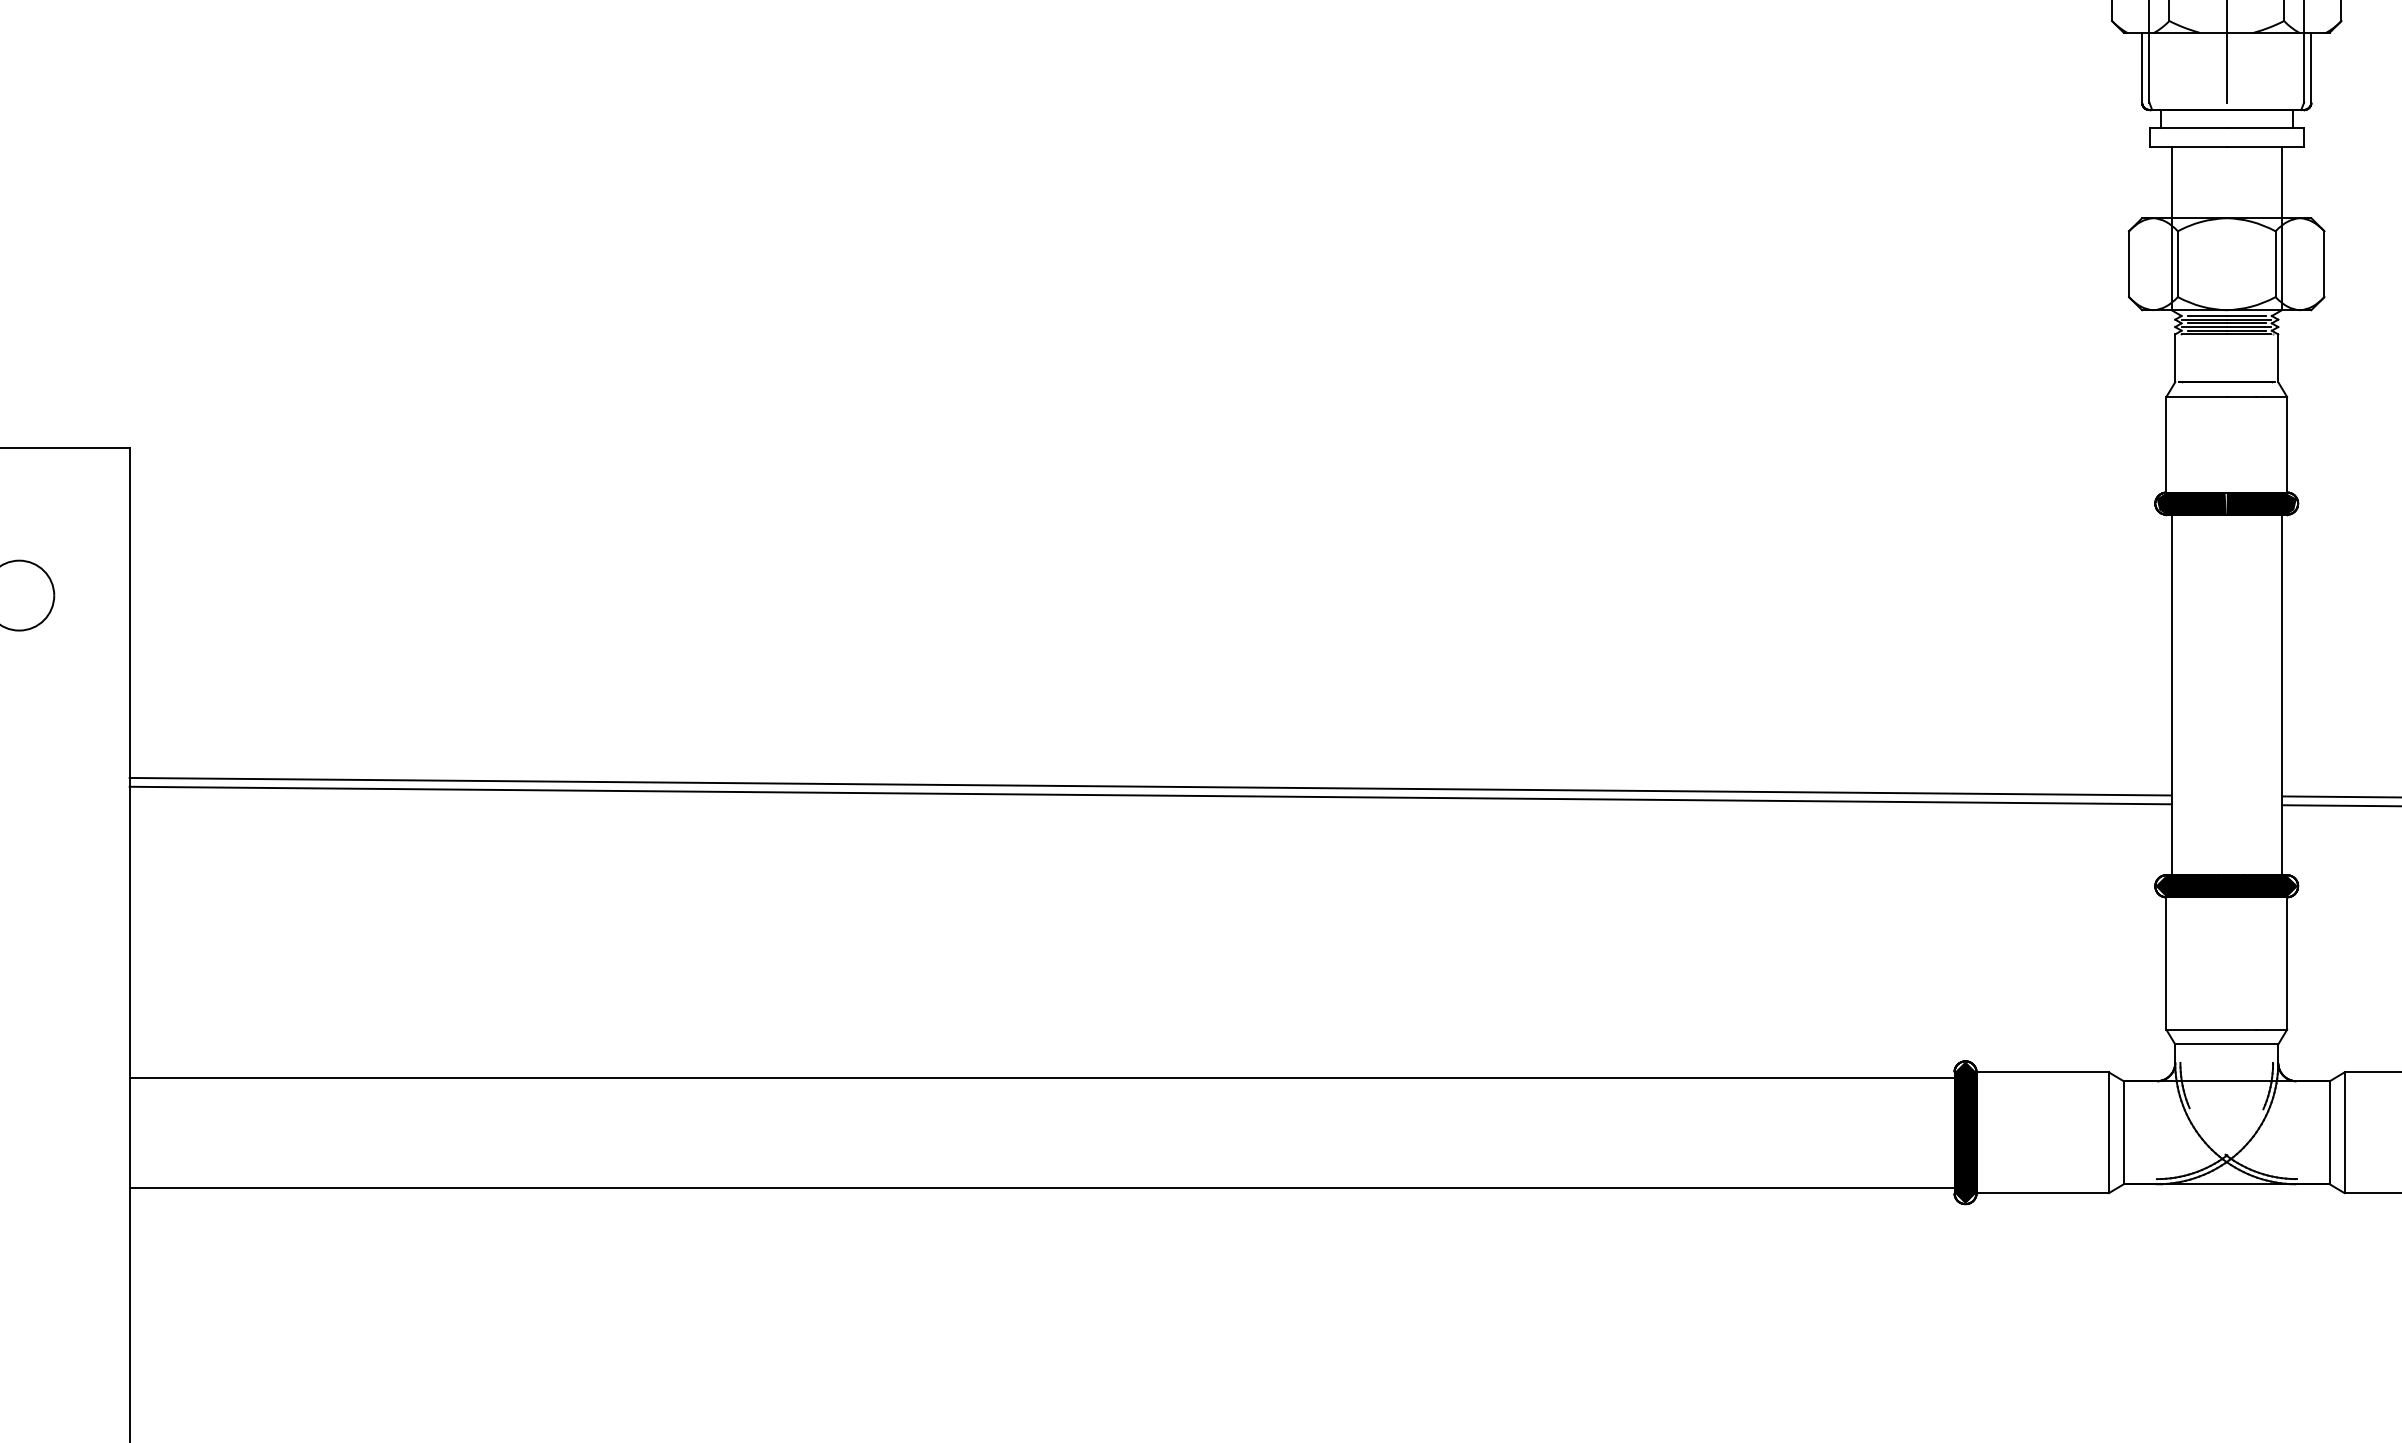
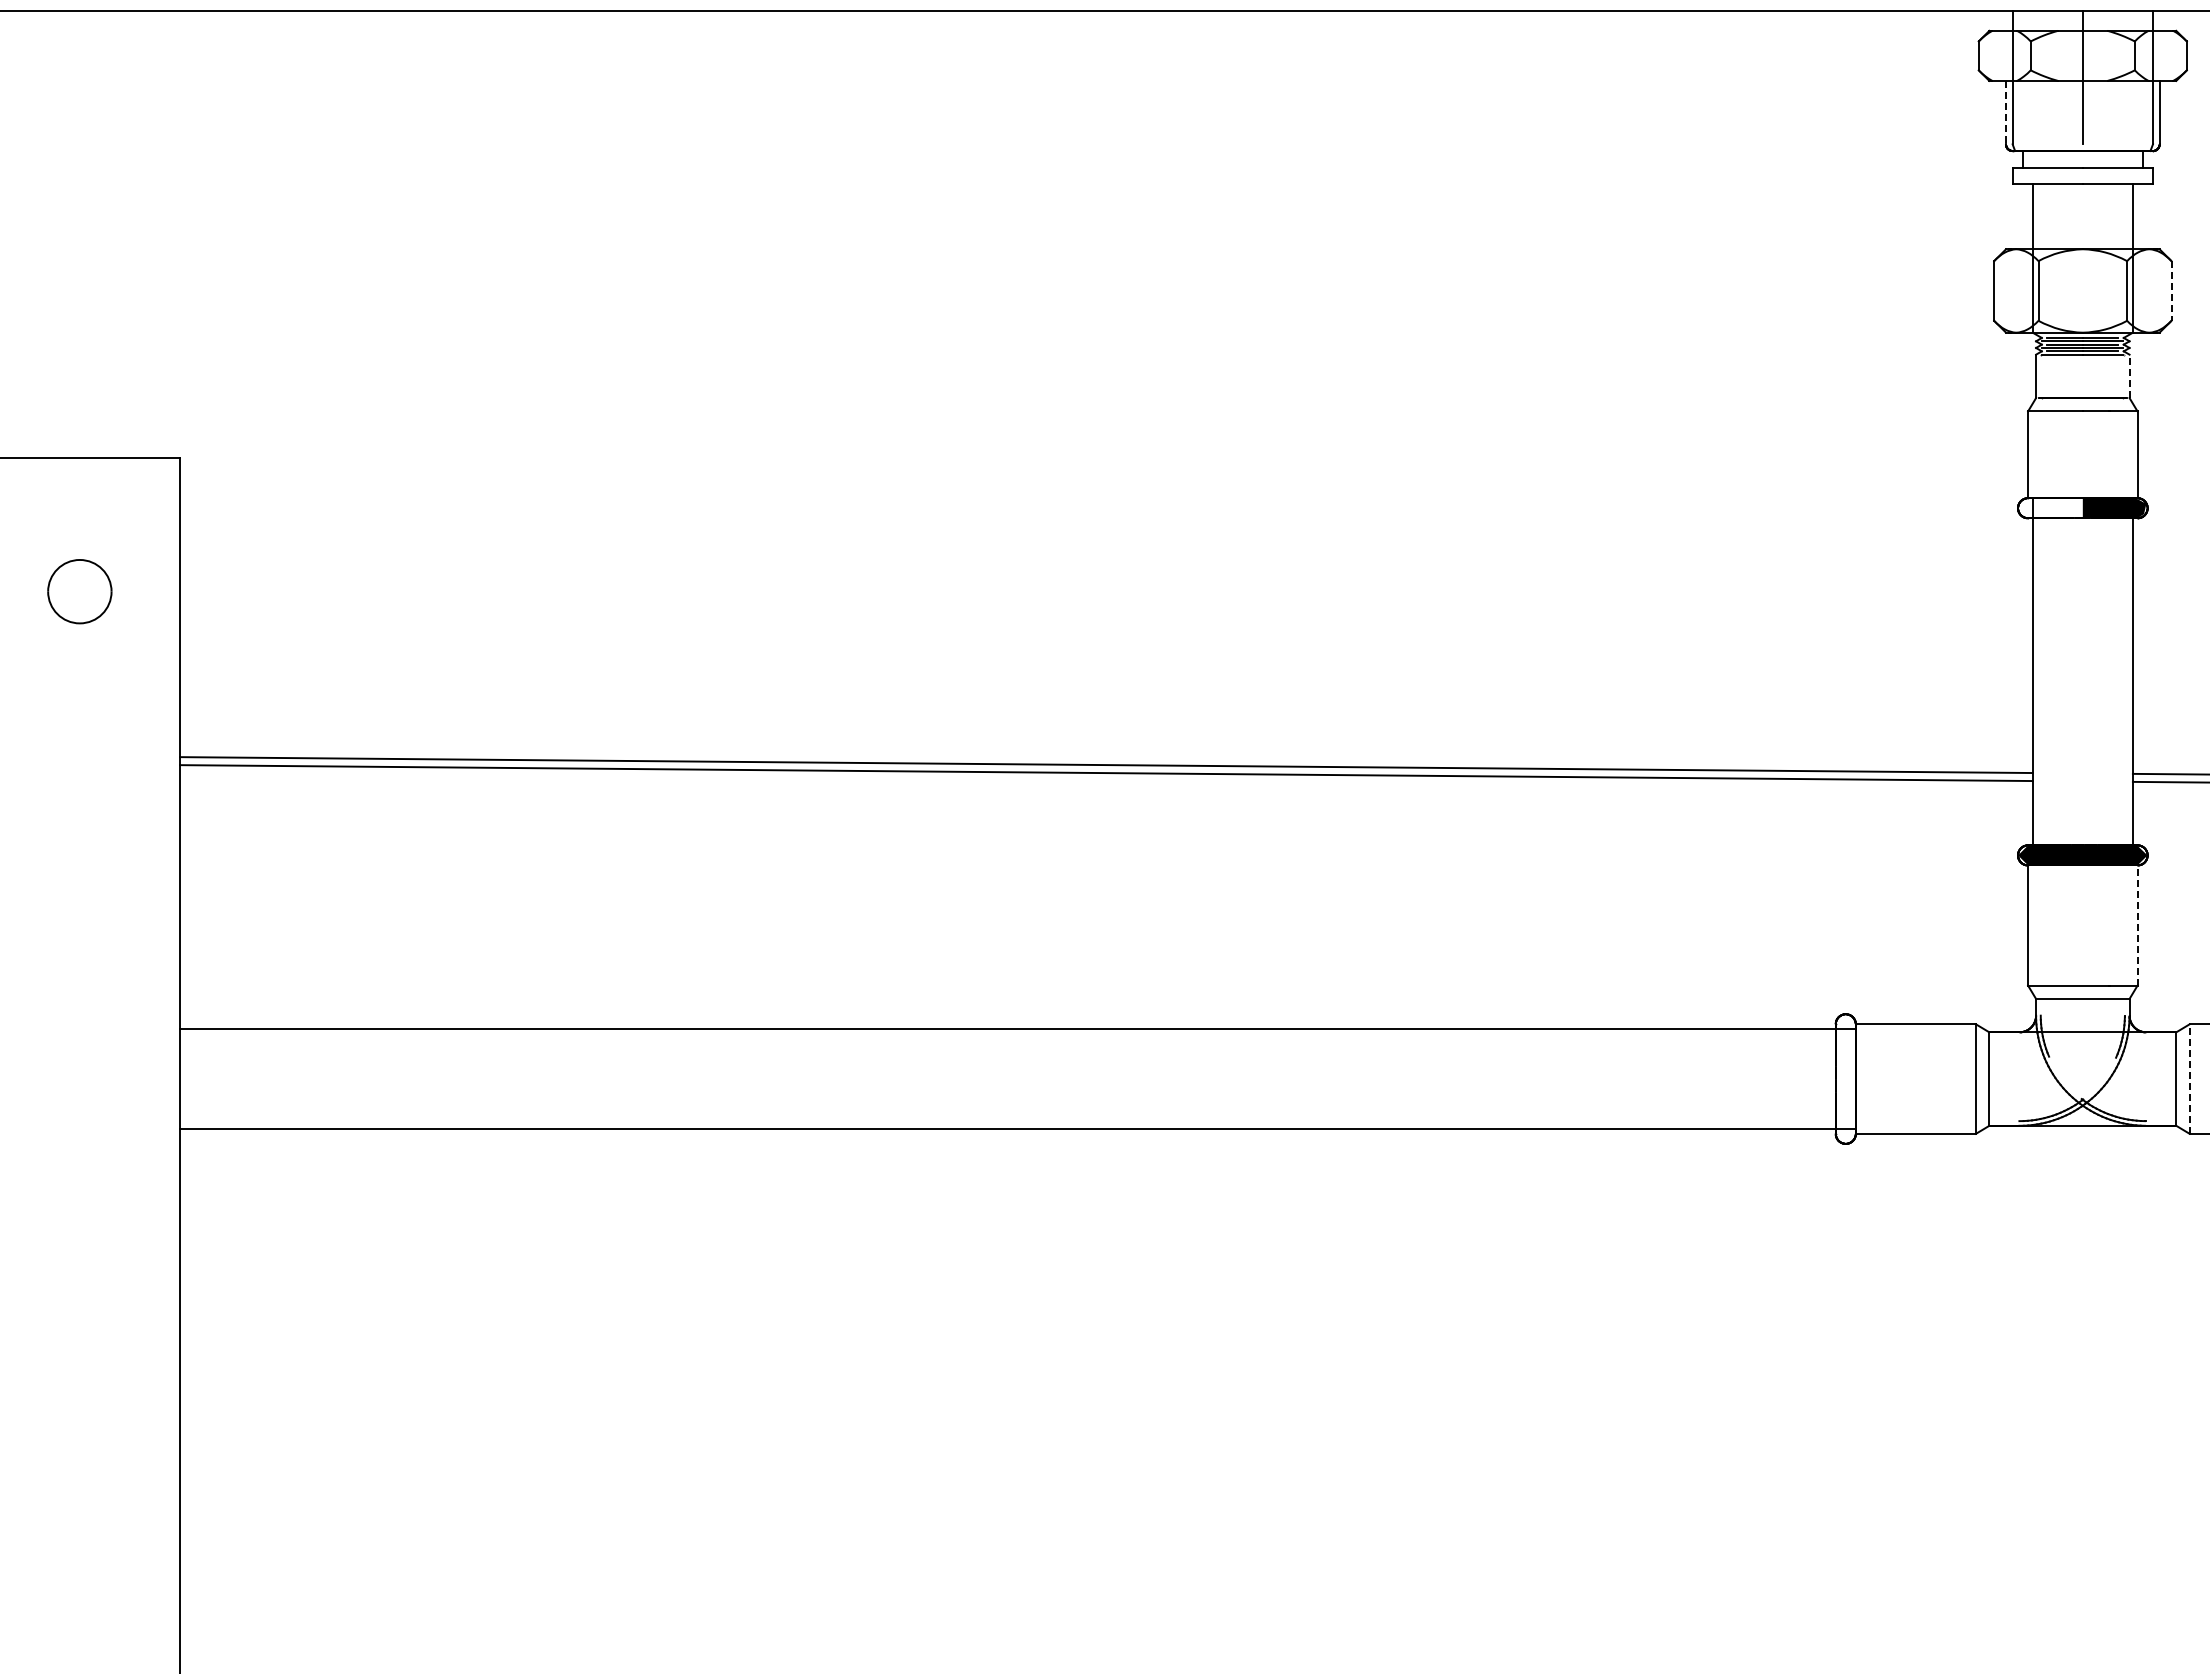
line: (2142, 67) -> (2006, 112), solid -> dashed
line: (2324, 263) -> (2171, 290), solid -> dashed
line: (2278, 358) -> (2129, 376), solid -> dashed
fill: (2191, 503) -> (2050, 508), removed
line: (2287, 963) -> (2137, 925), solid -> dashed
fill: (1965, 1132) -> (1845, 1078), removed
line: (2344, 1133) -> (2189, 1079), solid -> dashed

